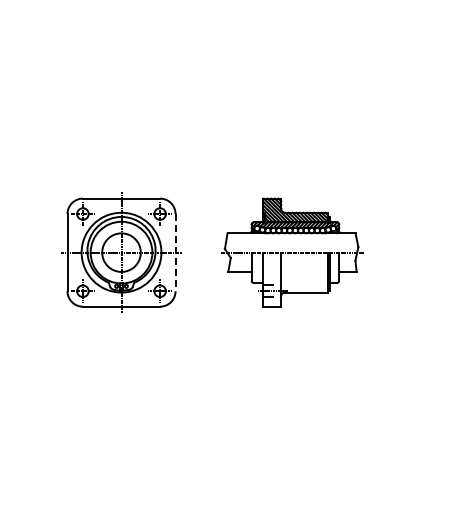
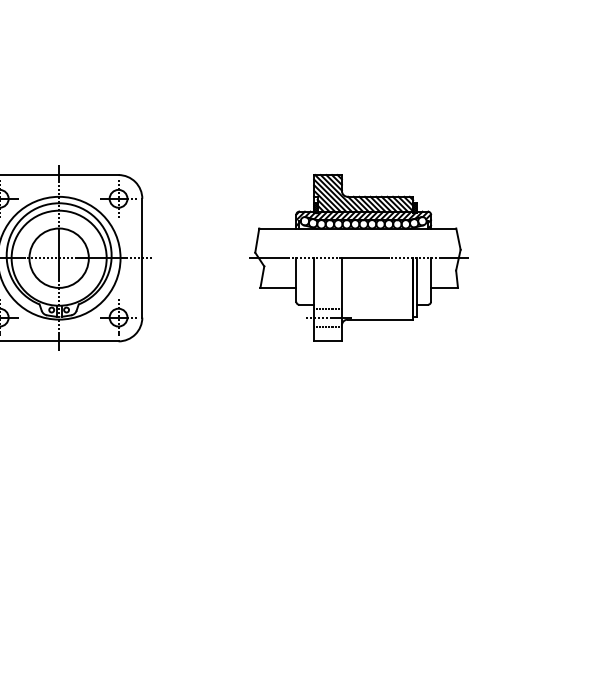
line: (175, 252) -> (142, 257), dashed -> solid
part: (292, 252) -> (359, 257), moved

